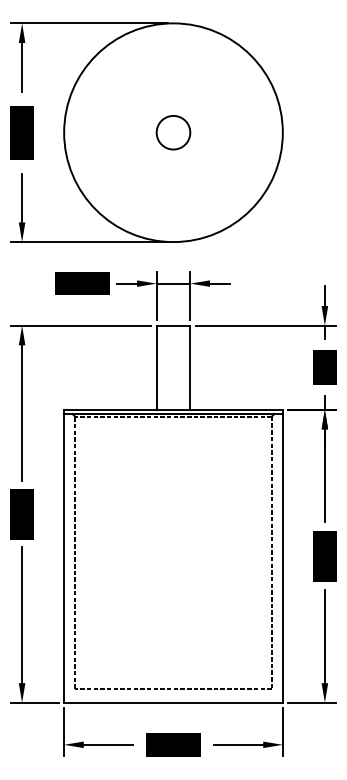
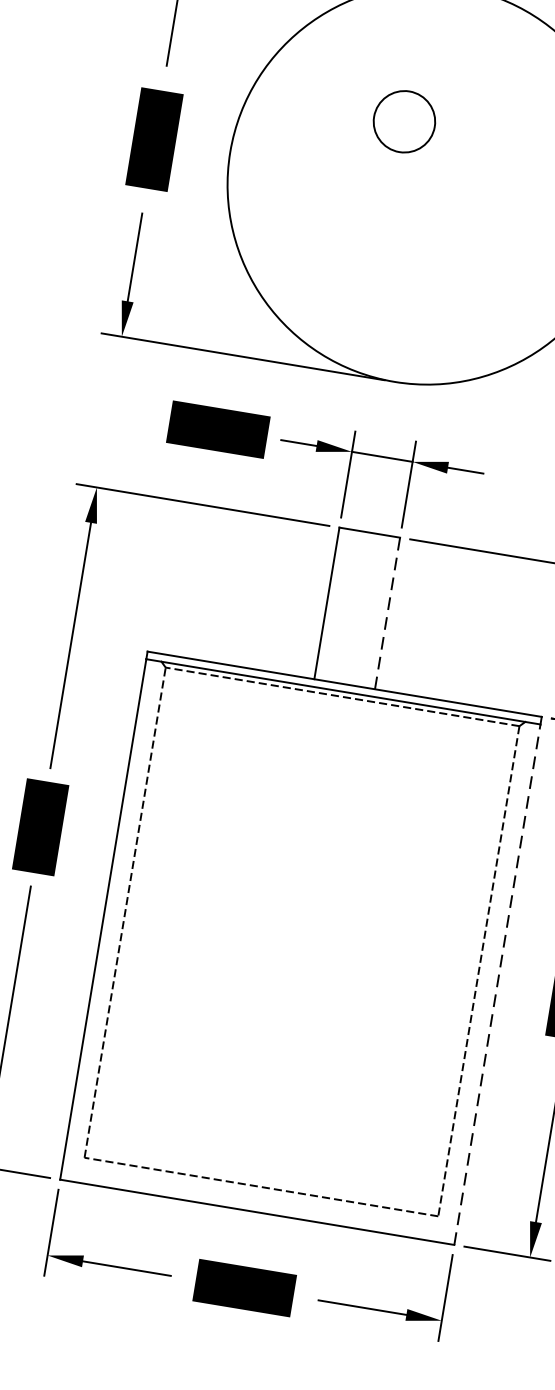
circle: (173, 132) -> (404, 121), moved
line: (190, 367) -> (387, 613), solid -> dashed
line: (282, 557) -> (497, 983), solid -> dashed

